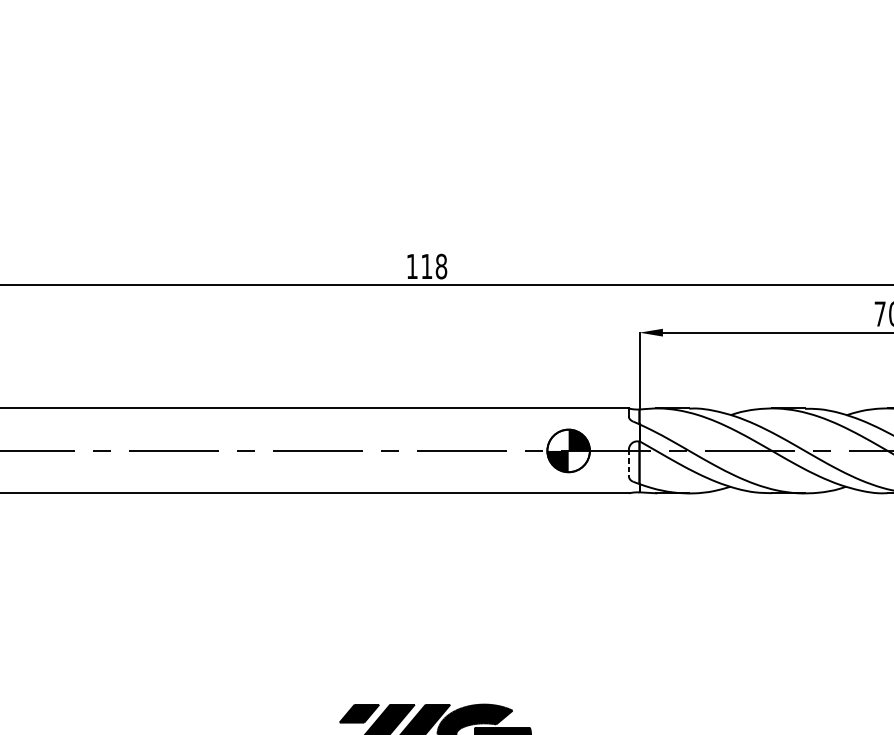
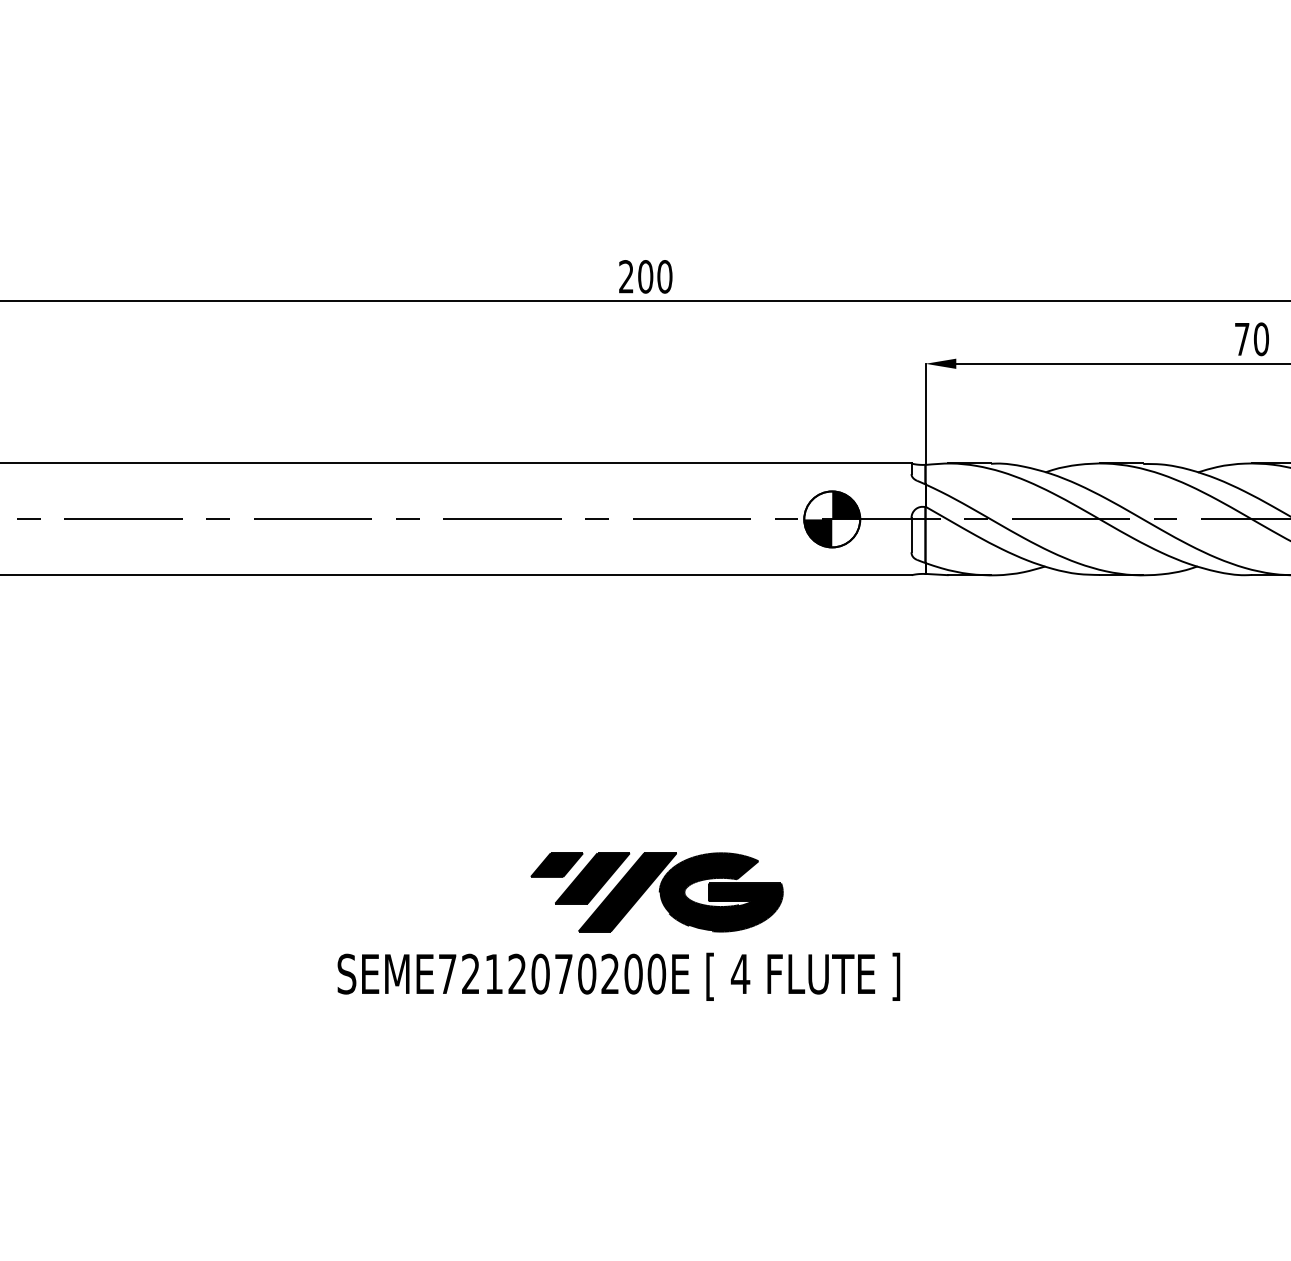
text: (426, 266) -> (645, 276), 118 -> 200
line: (628, 463) -> (911, 535), dashed -> solid

